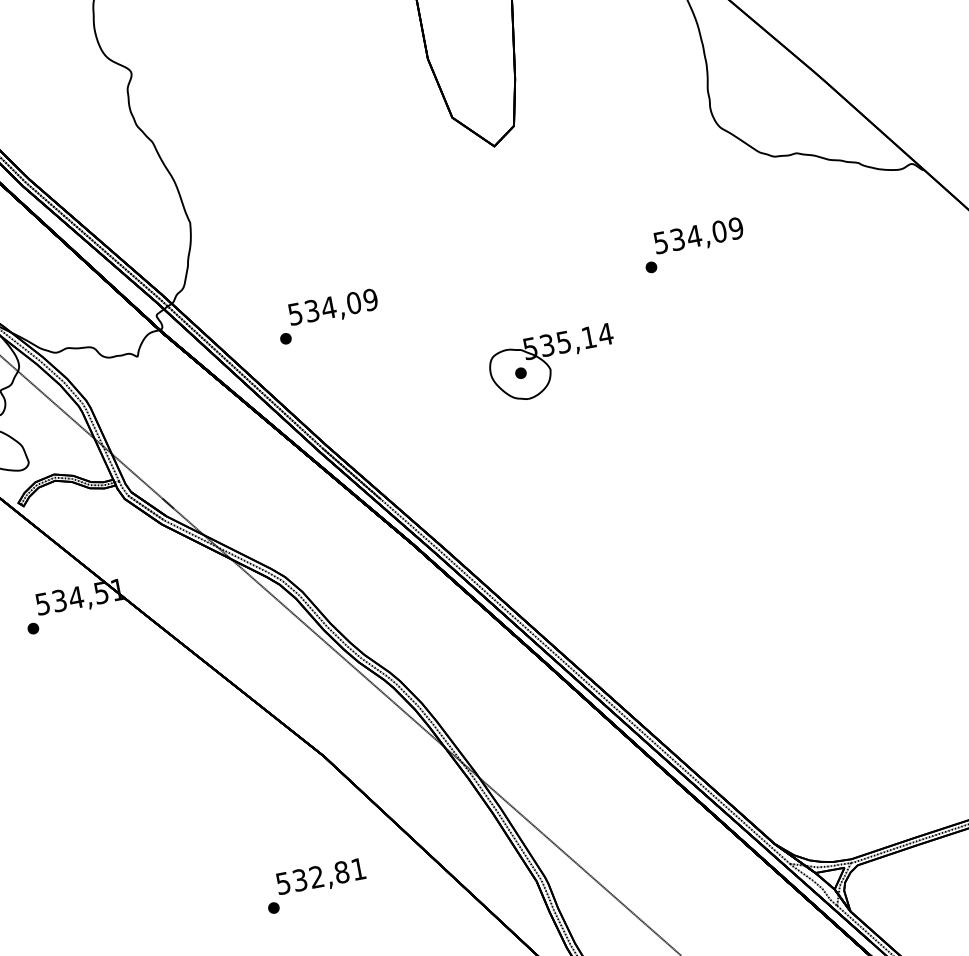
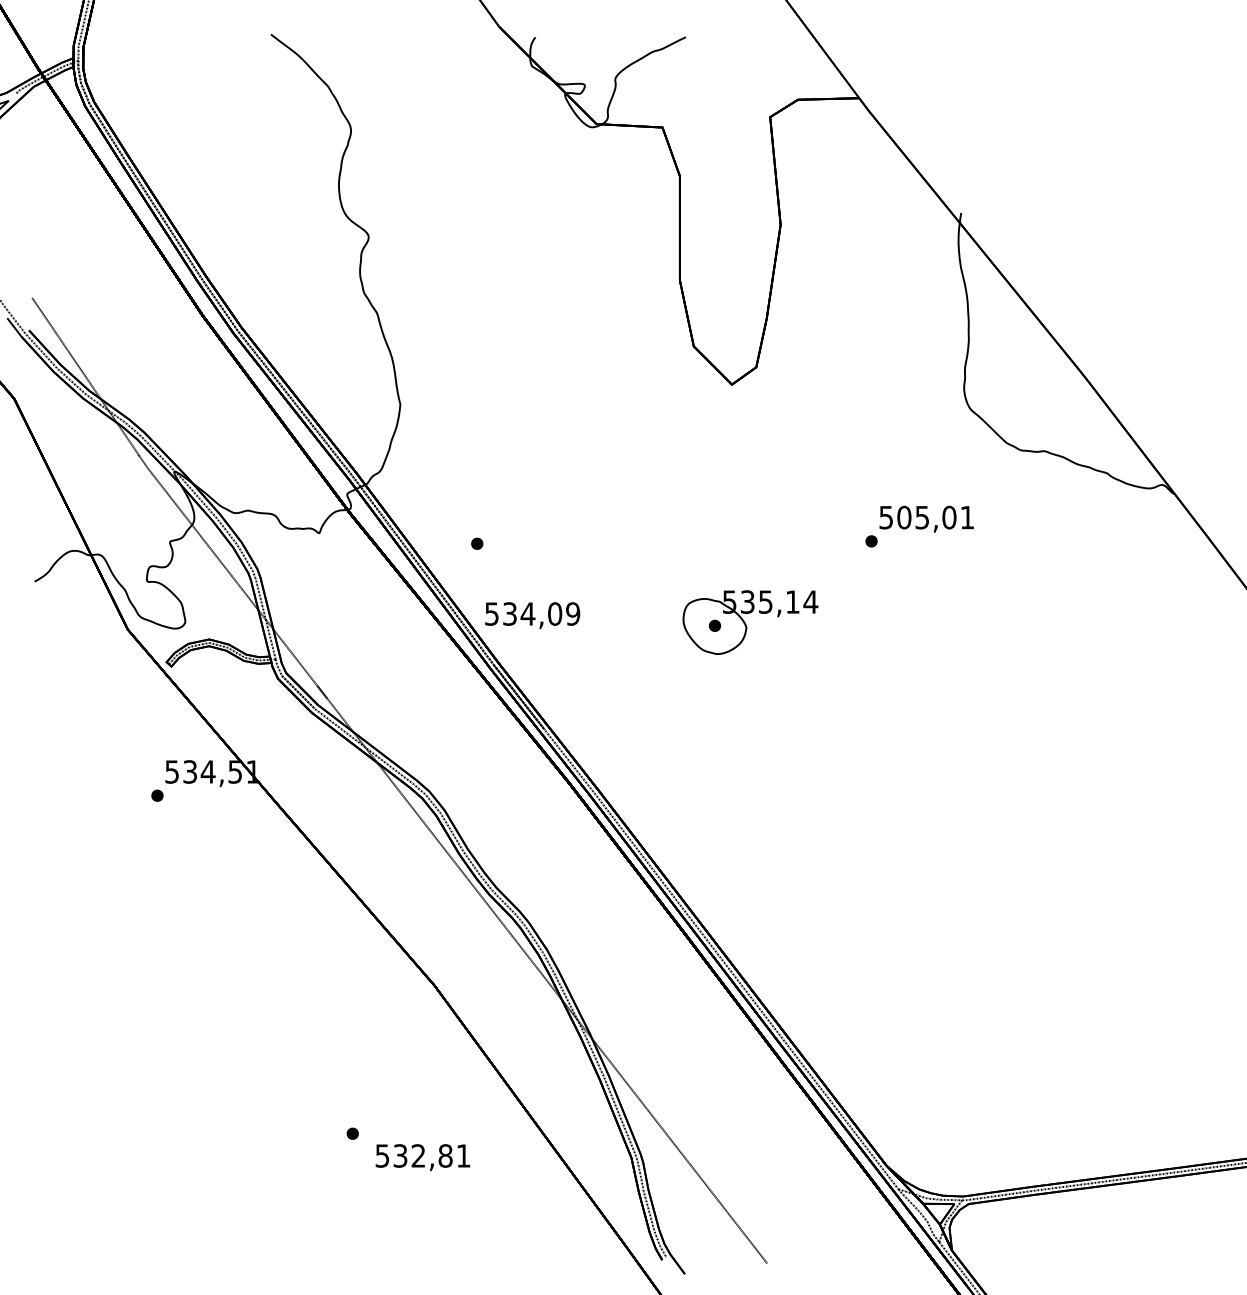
text: (706, 233) -> (935, 517), 534,09 -> 505,01
text: (333, 308) -> (532, 615), moved
text: (320, 877) -> (422, 1157), moved

